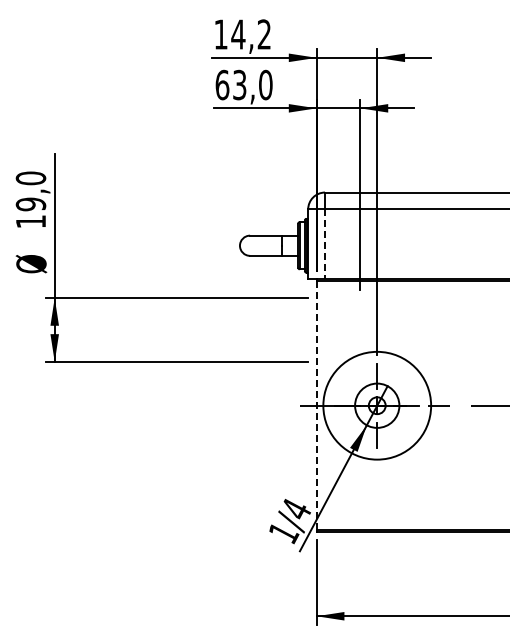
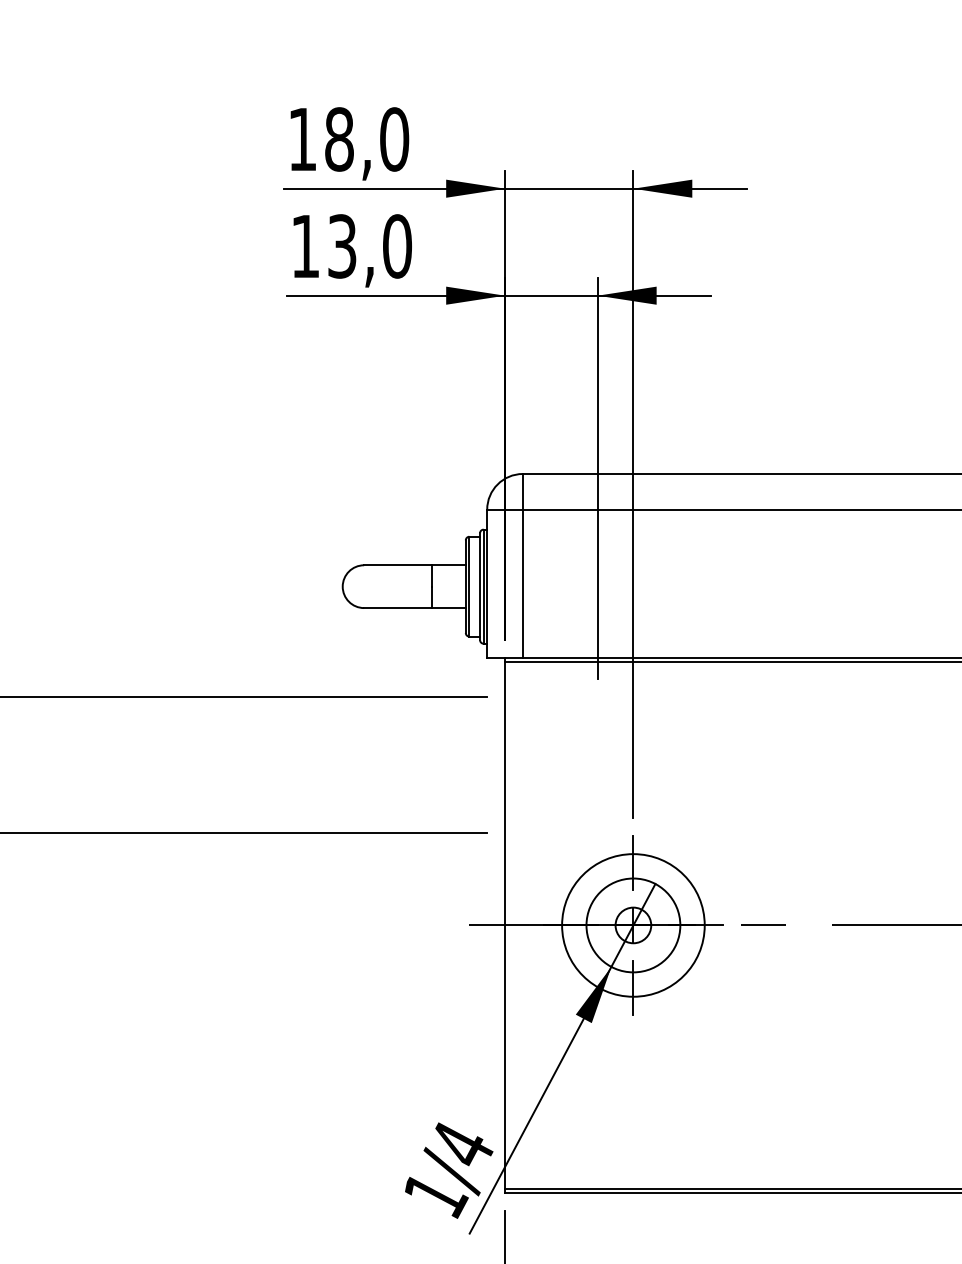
text: (251, 34) -> (367, 139), 14,2 -> 18,0
text: (222, 84) -> (305, 245), 63,0 -> 13,0
line: (325, 244) -> (523, 583), dashed -> solid
line: (316, 405) -> (504, 924), dashed -> solid
circle: (376, 405) -> (631, 924), size x0.62

